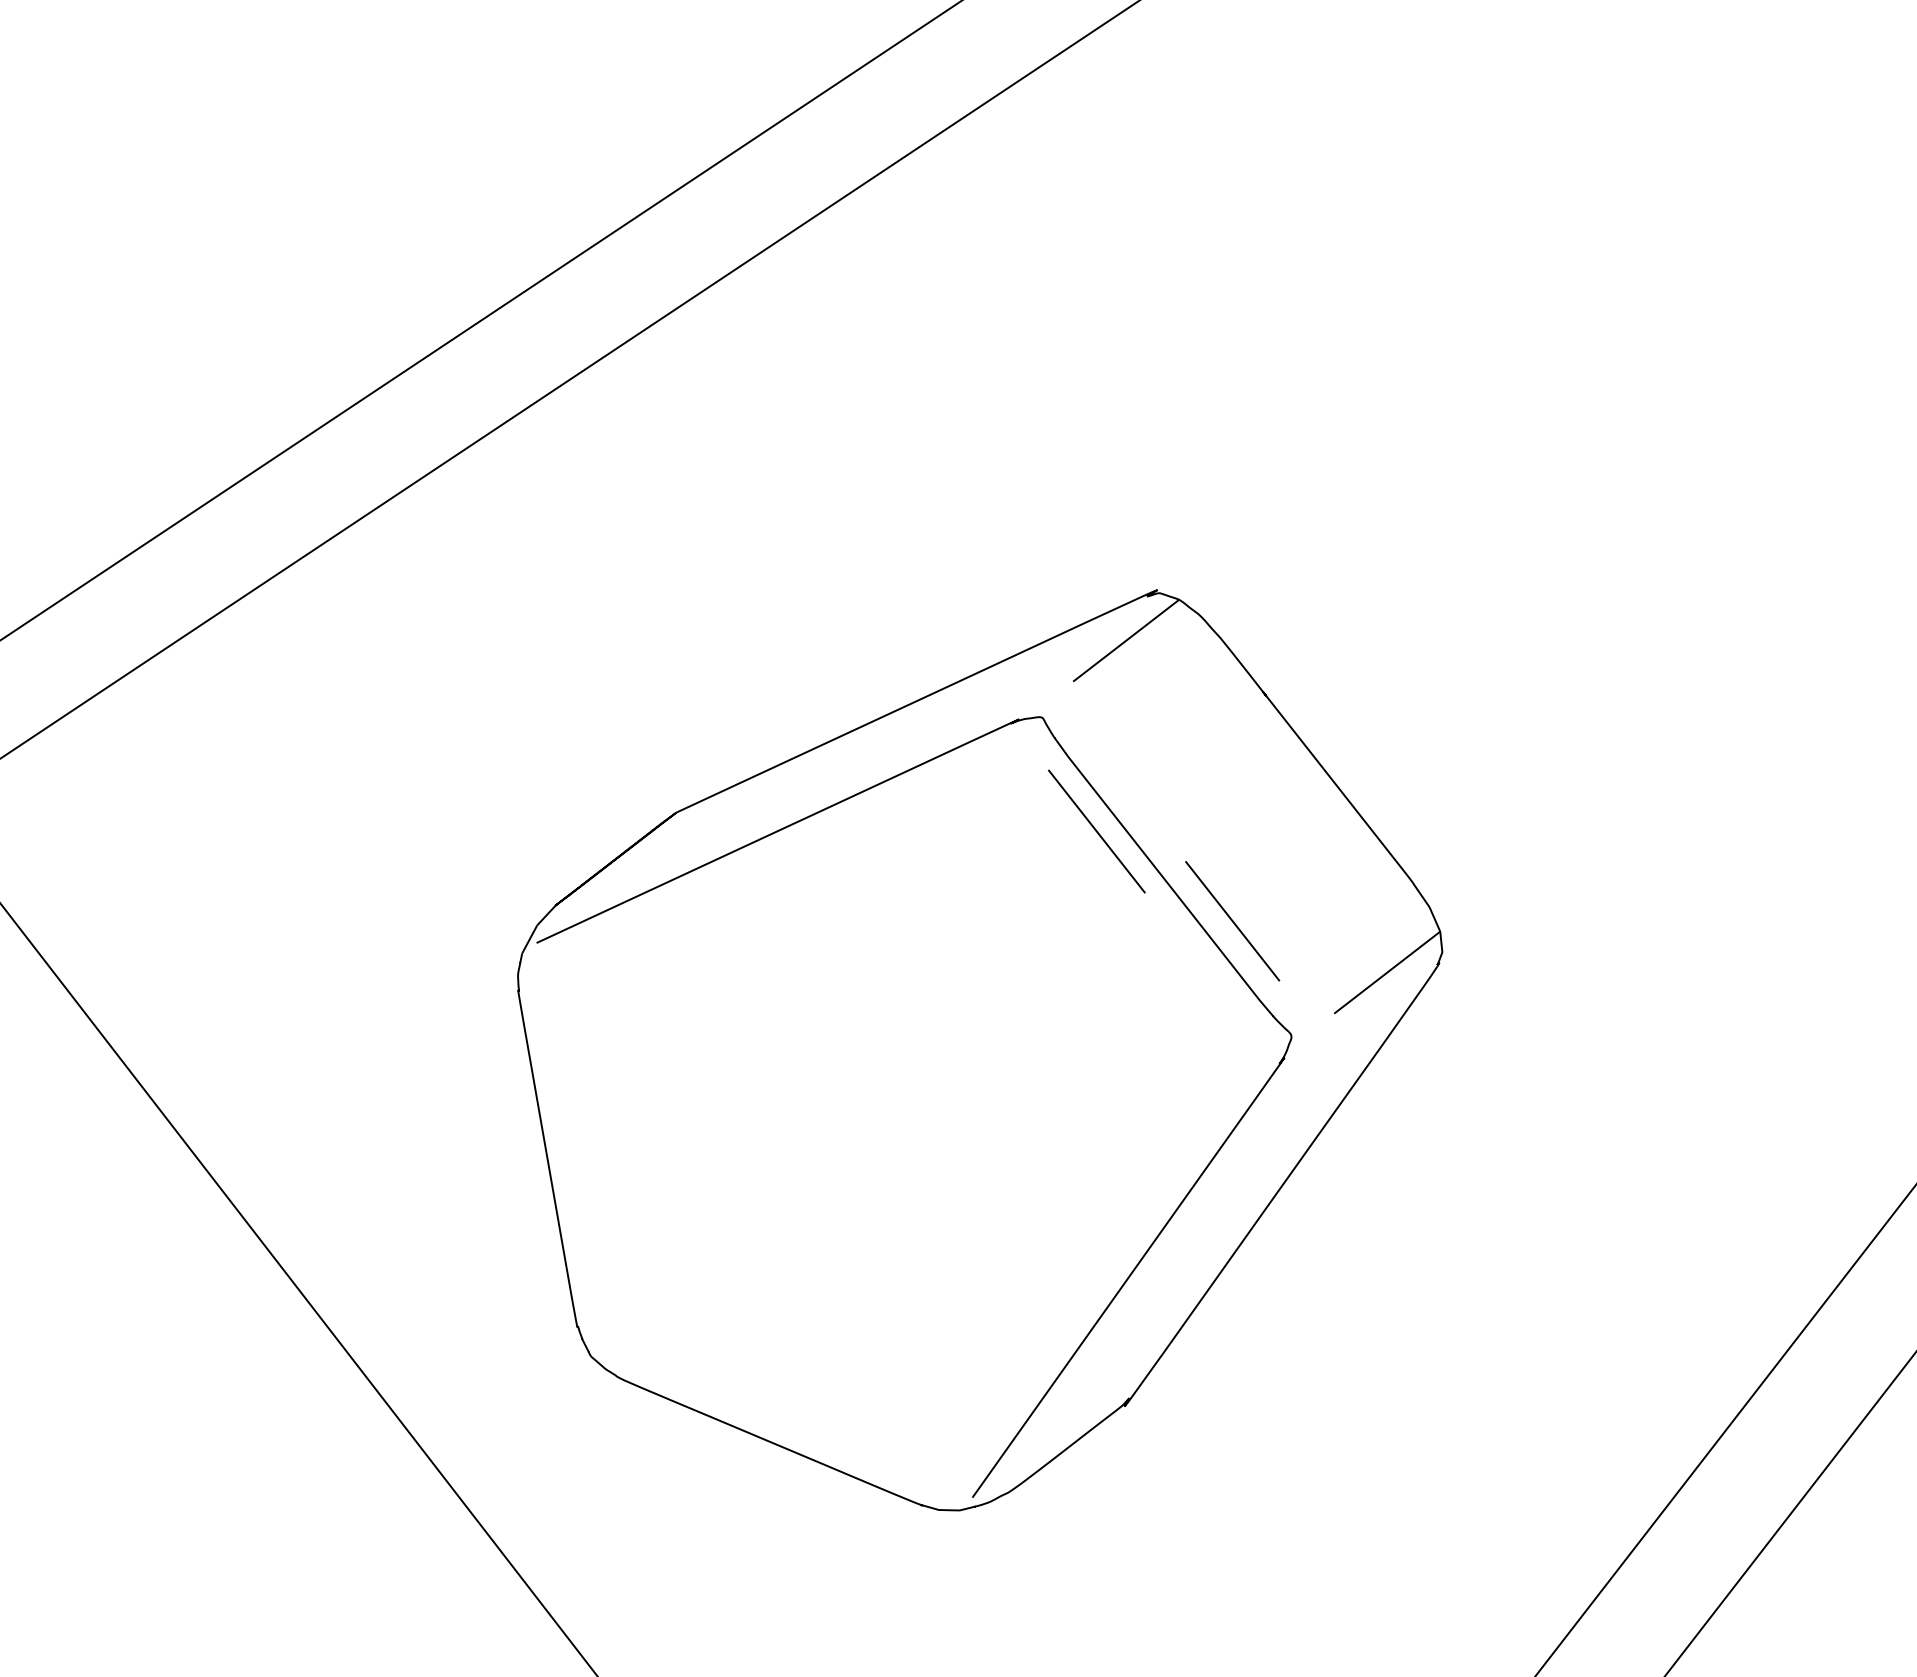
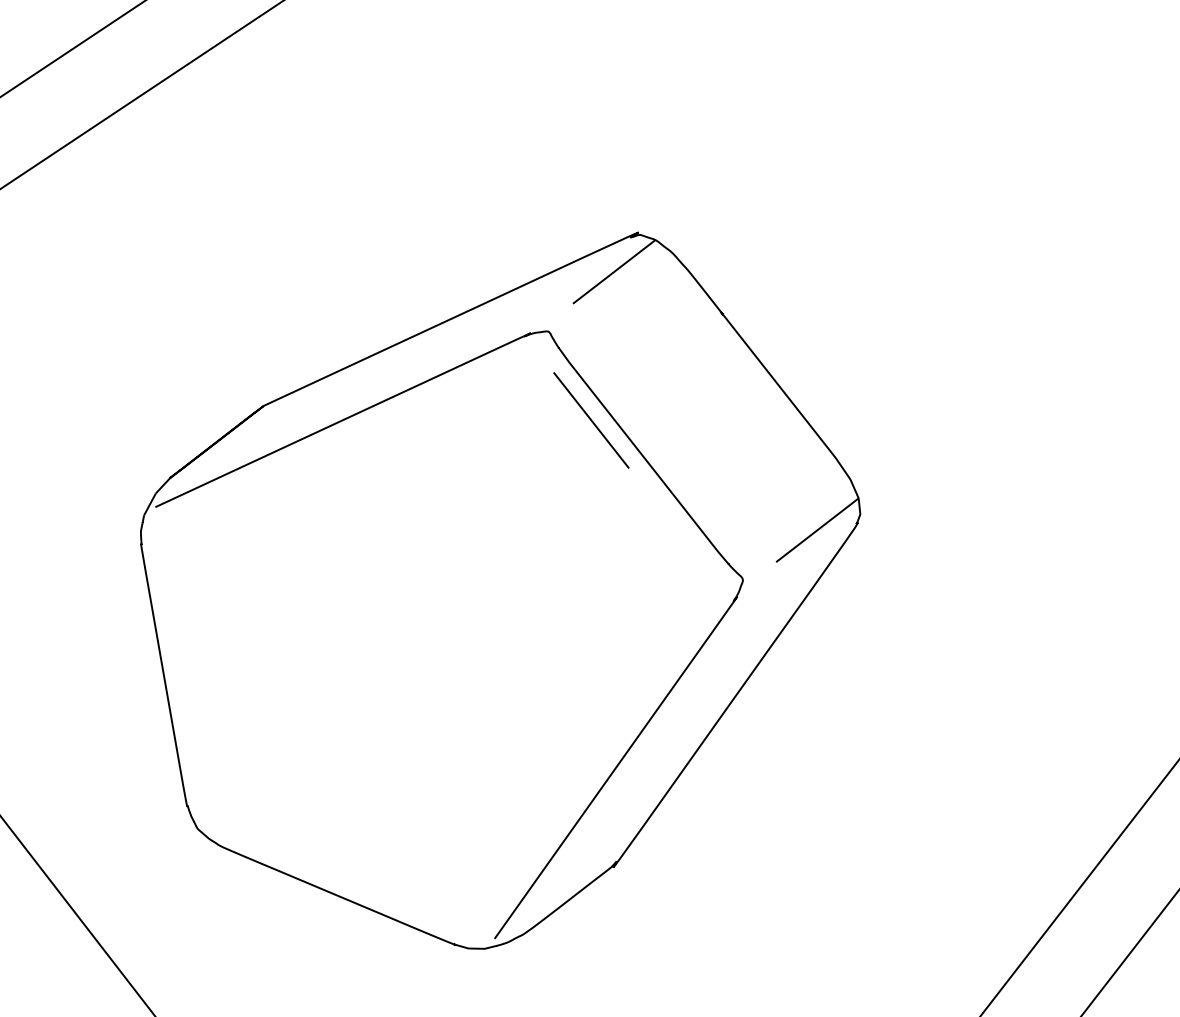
line: (1232, 921) -> (696, 490), removed

